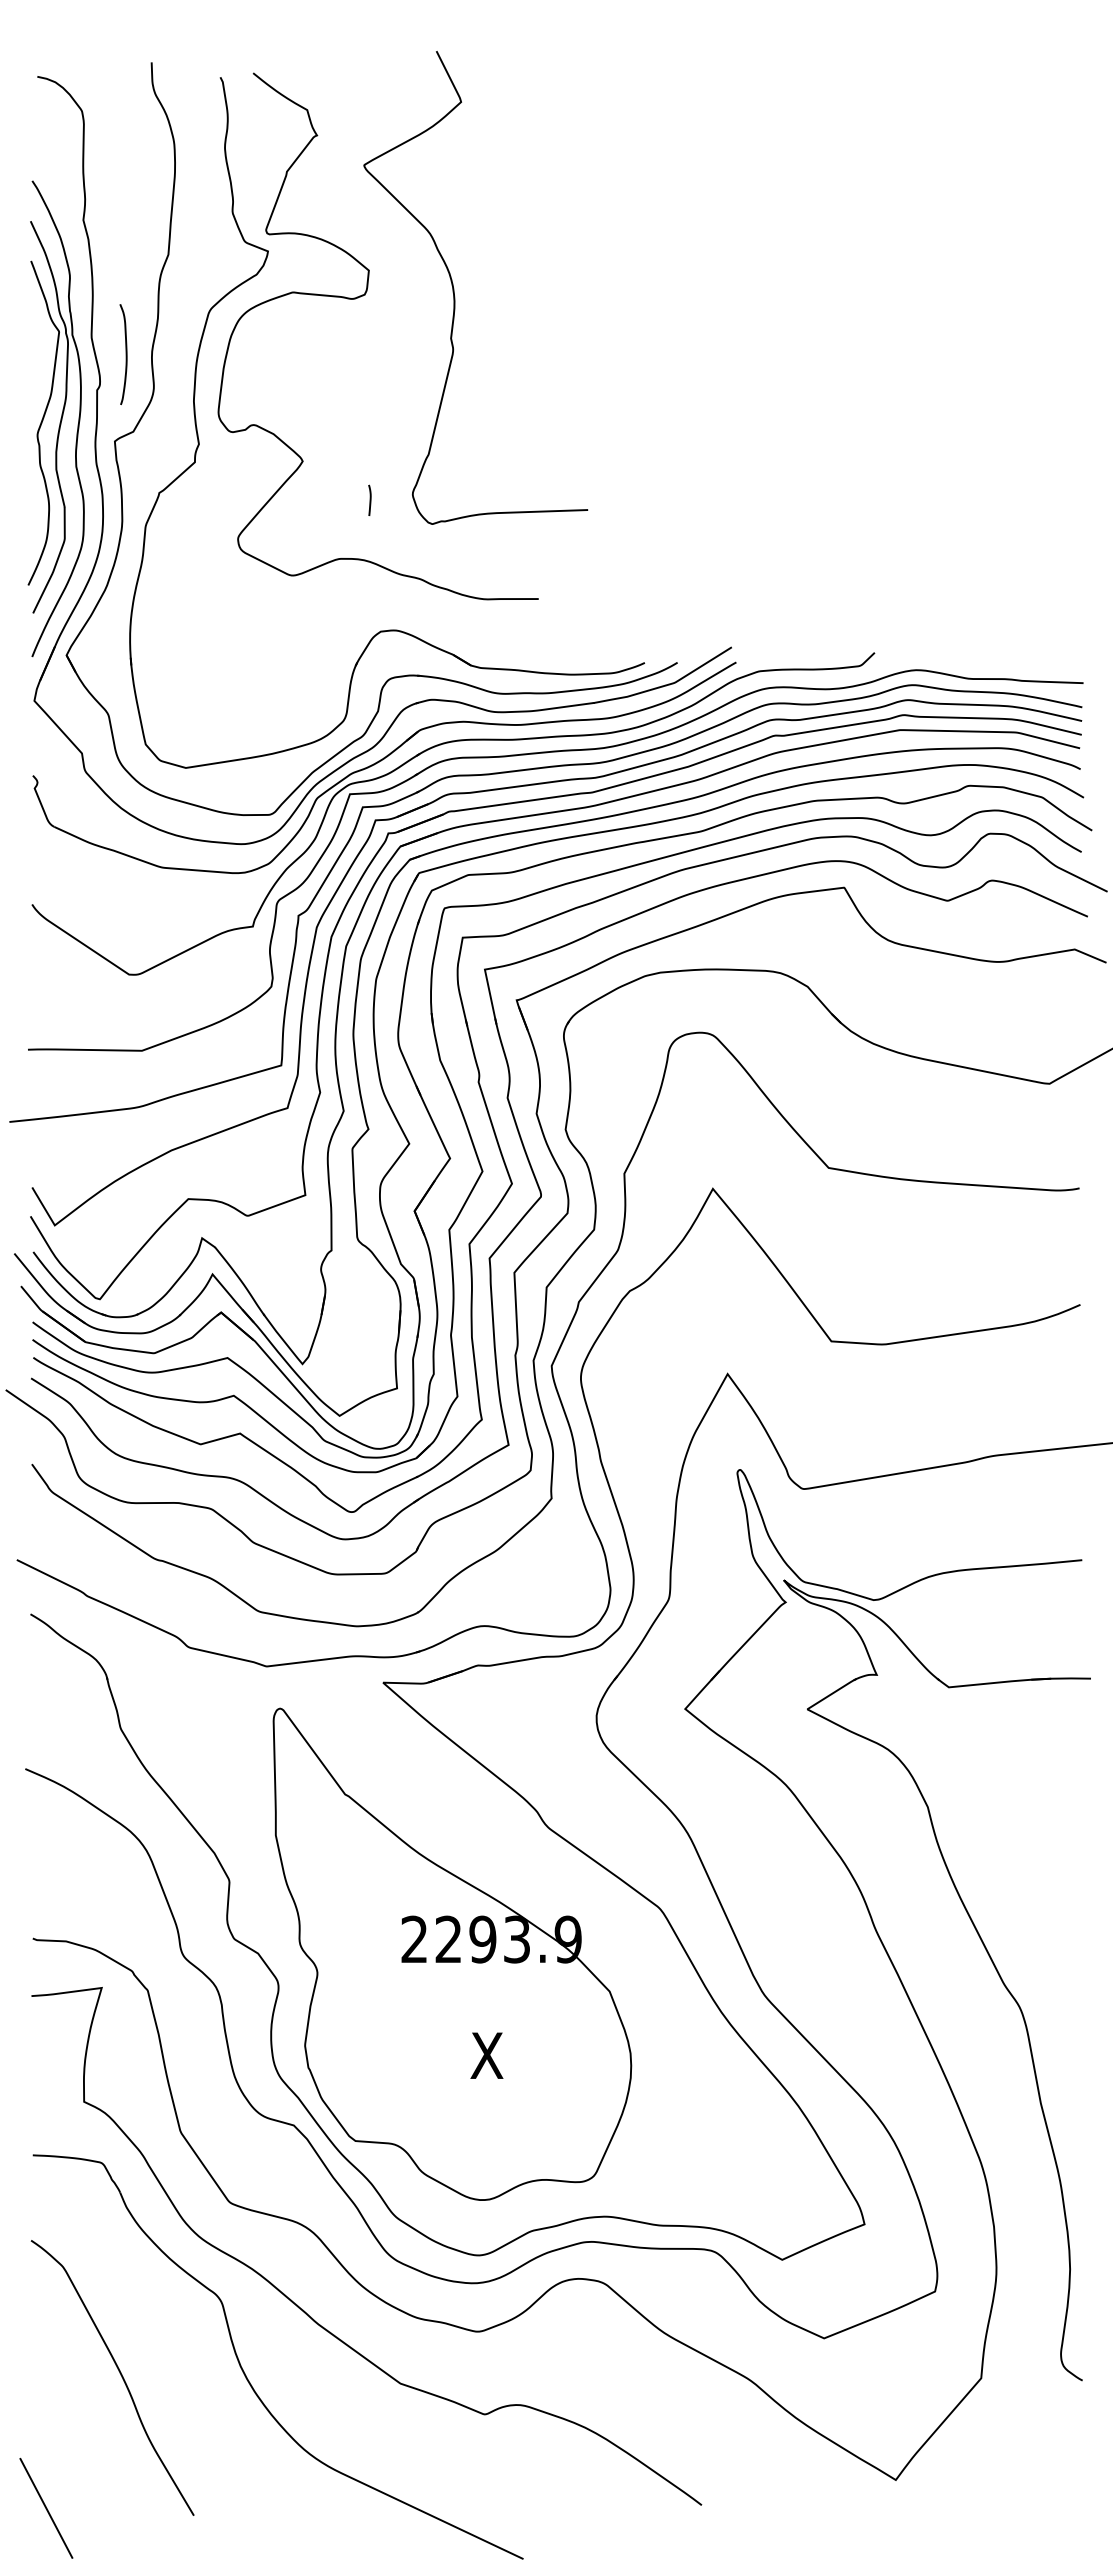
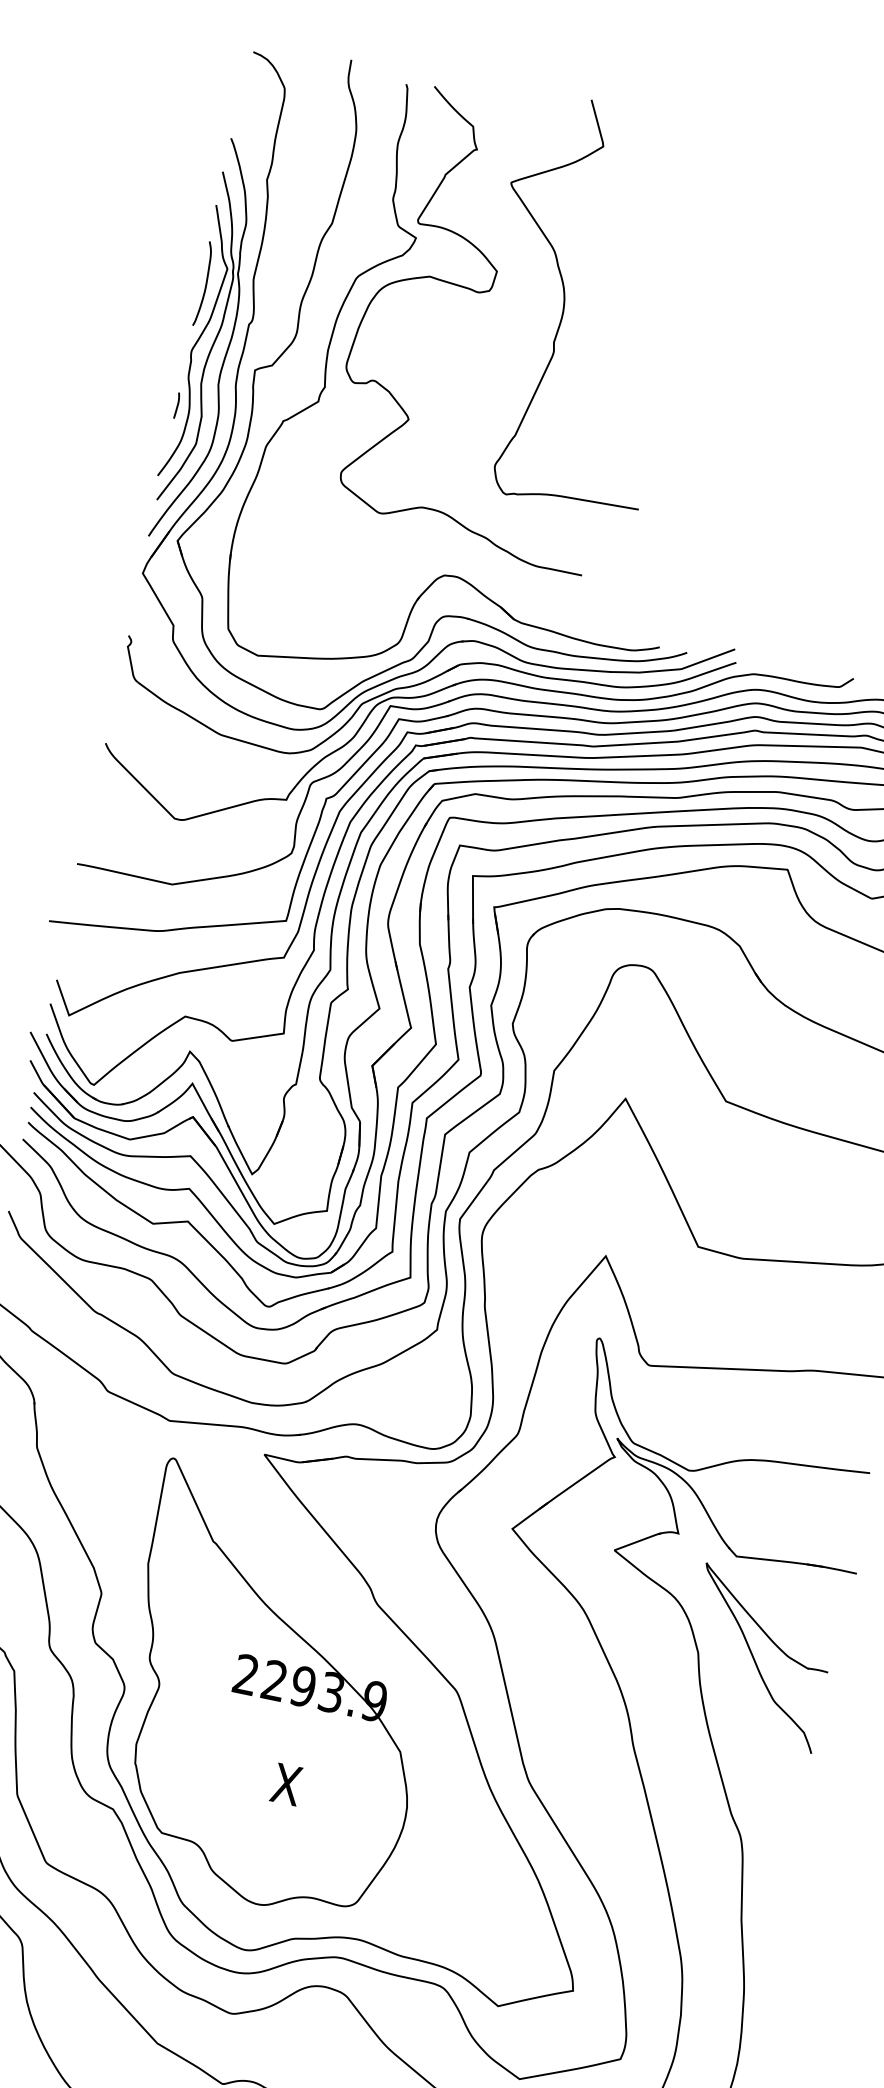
curve: (125, 354) -> (205, 284), moved
line: (369, 499) -> (176, 404), moved
curve: (994, 1801) -> (754, 1659), added

